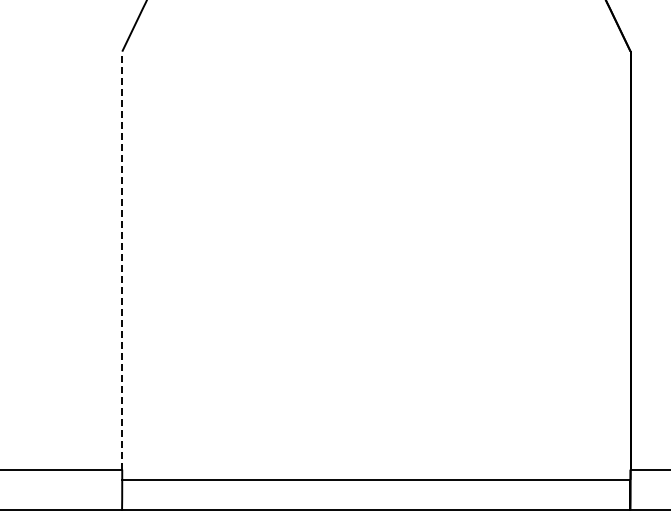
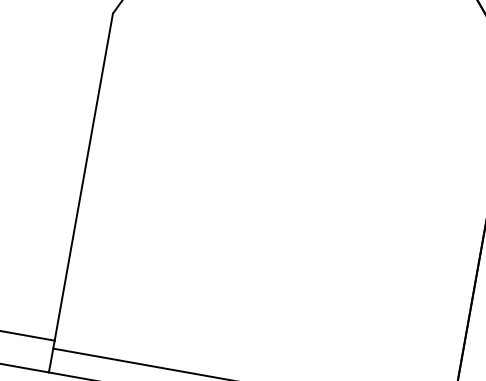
line: (122, 260) -> (84, 177), dashed -> solid

